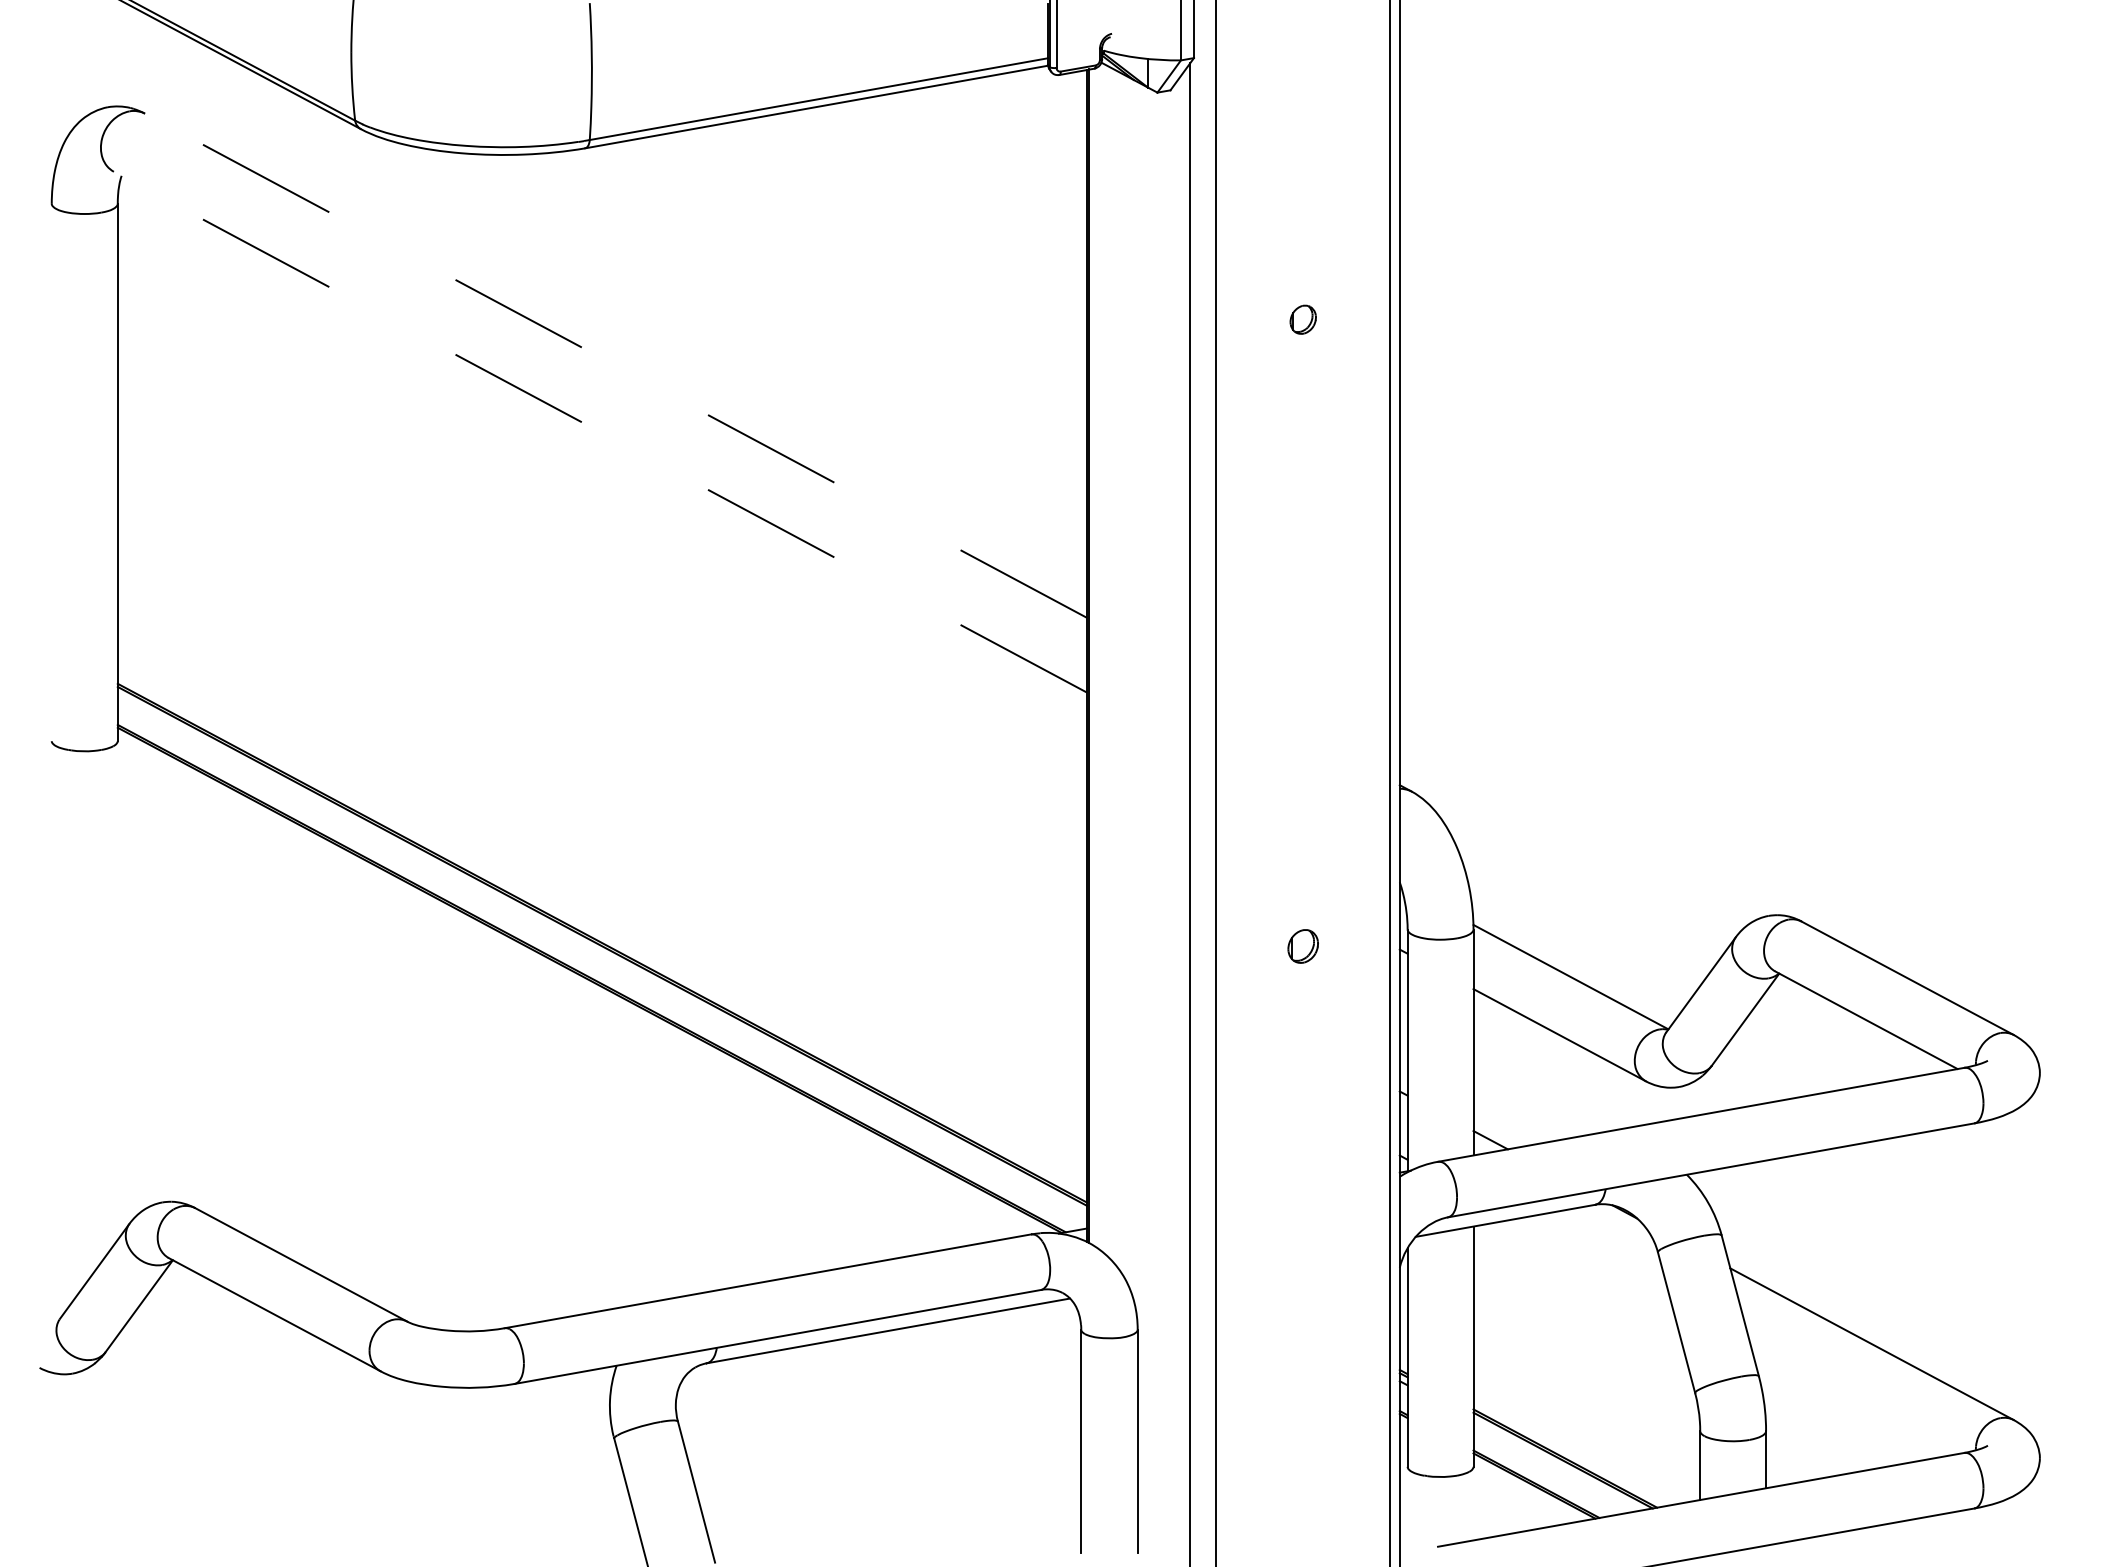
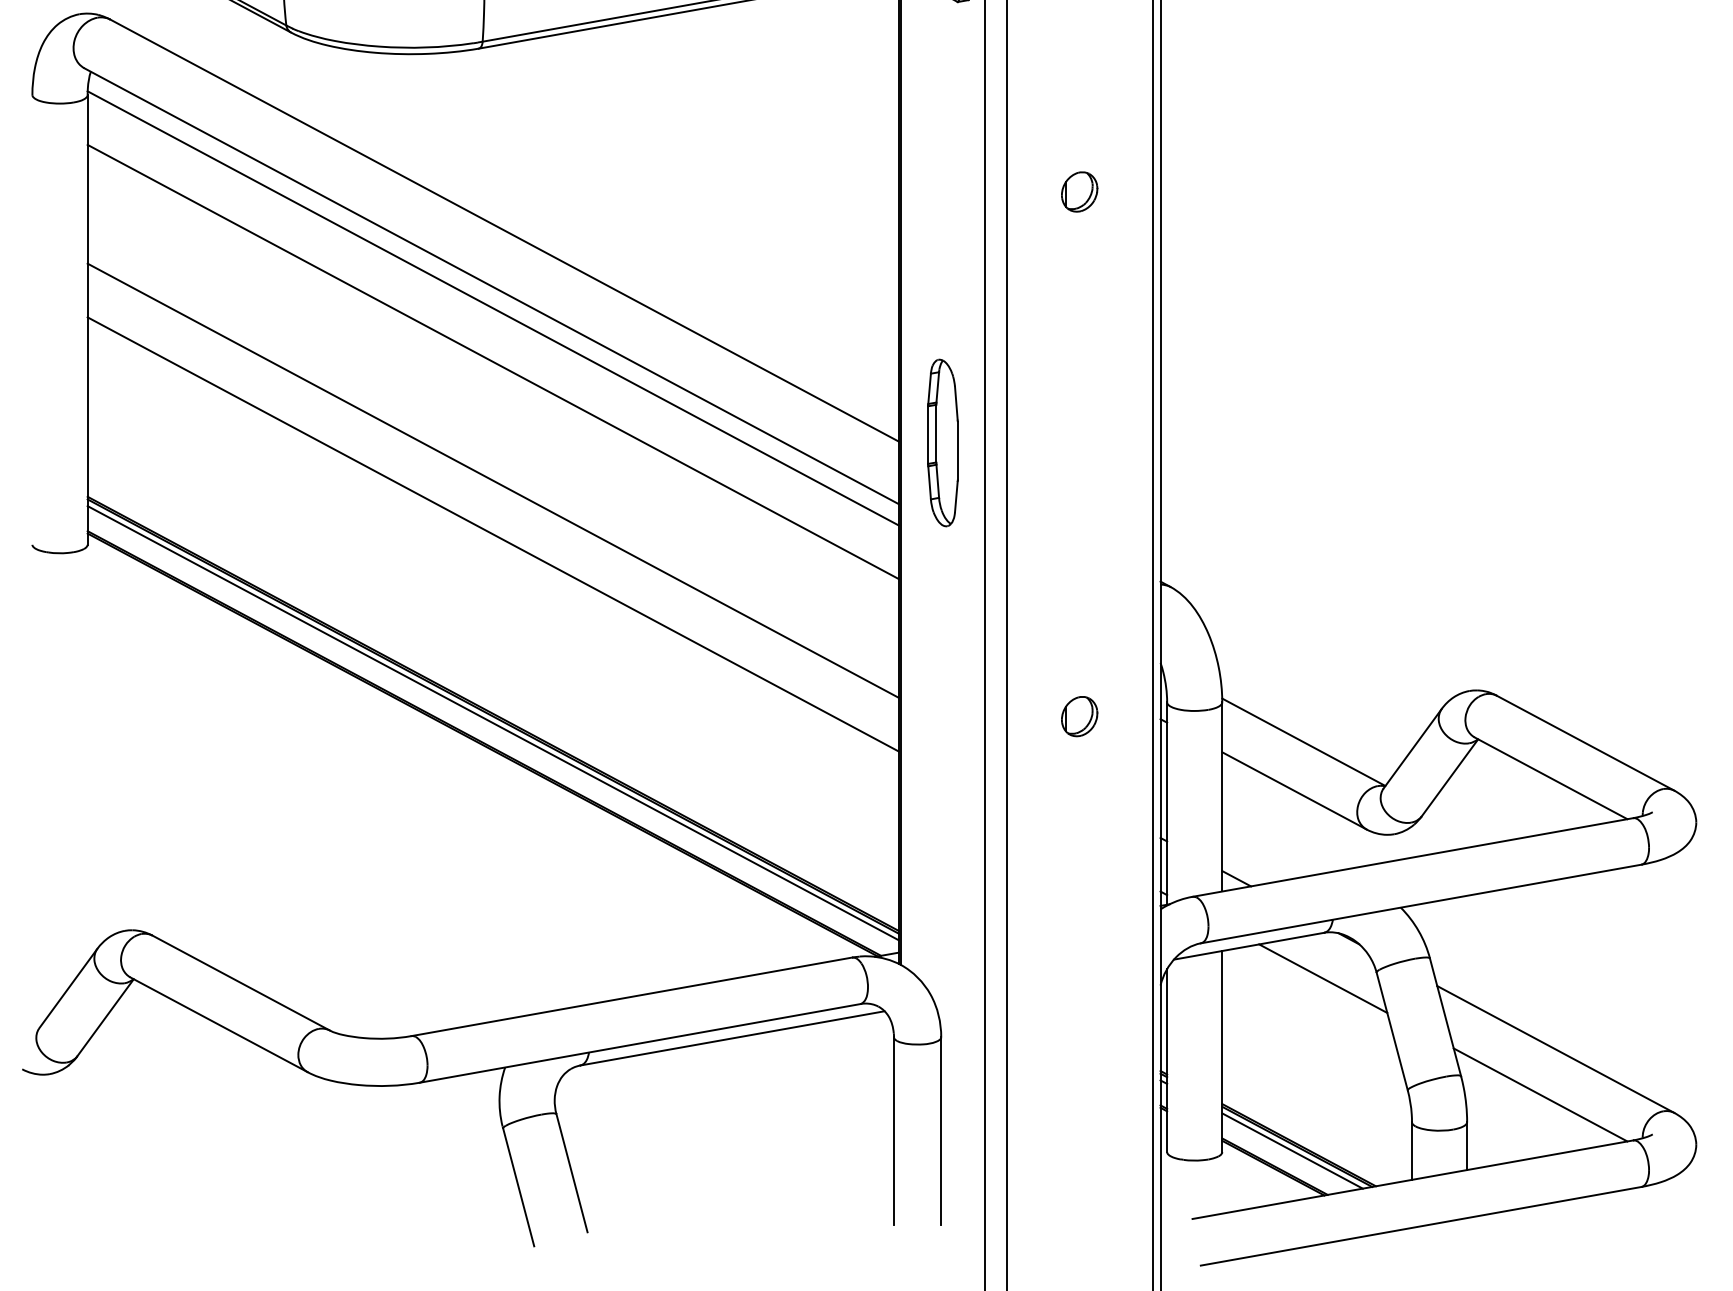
part: (1303, 319) -> (1079, 191), size x1.67
line: (615, 365) -> (504, 230), dashed -> solid
line: (600, 432) -> (491, 286), dashed -> solid
line: (601, 458) -> (492, 308), added
line: (601, 522) -> (492, 361), added
part: (1139, 619) -> (942, 442), added
line: (601, 664) -> (492, 480), added
line: (601, 728) -> (492, 534), added
part: (1303, 946) -> (1079, 716), size x1.43
line: (601, 953) -> (492, 722), added
line: (1593, 1259) -> (1322, 978), added
line: (1853, 1398) -> (1540, 1094), added
line: (1557, 1465) -> (1292, 1150), added

